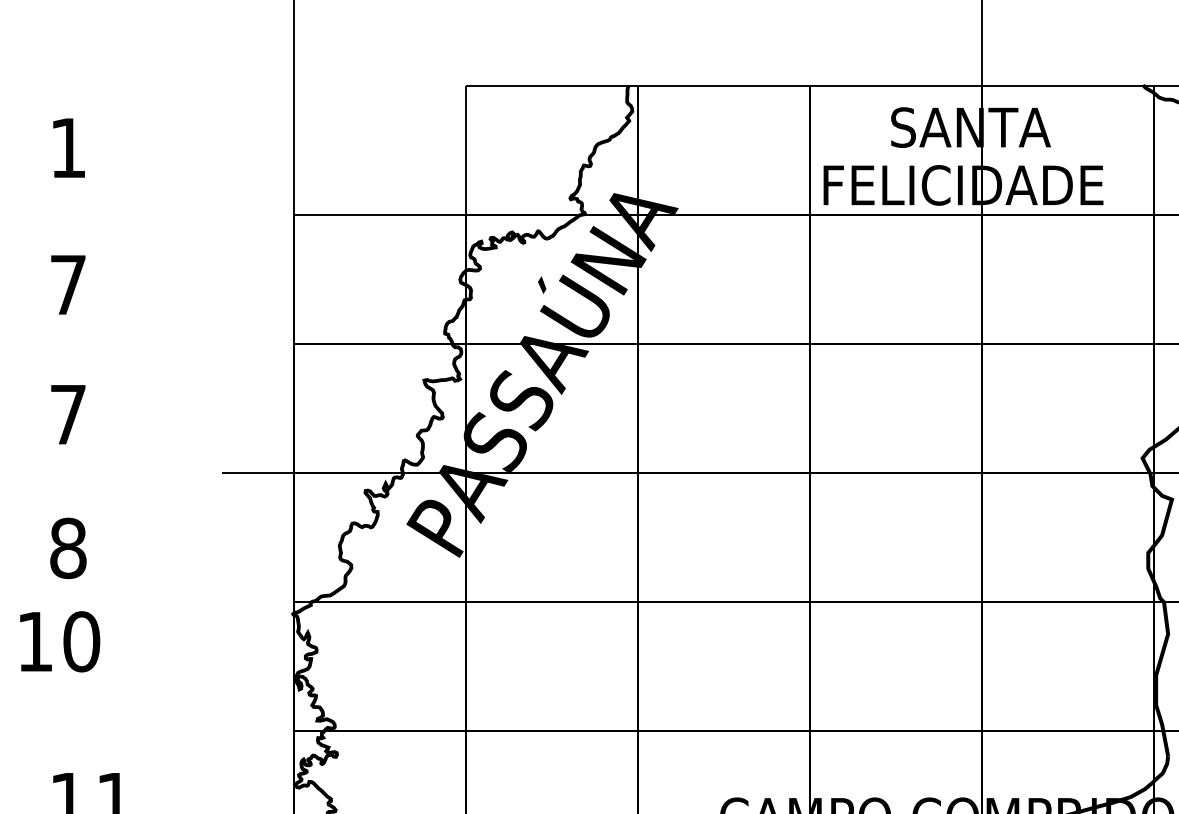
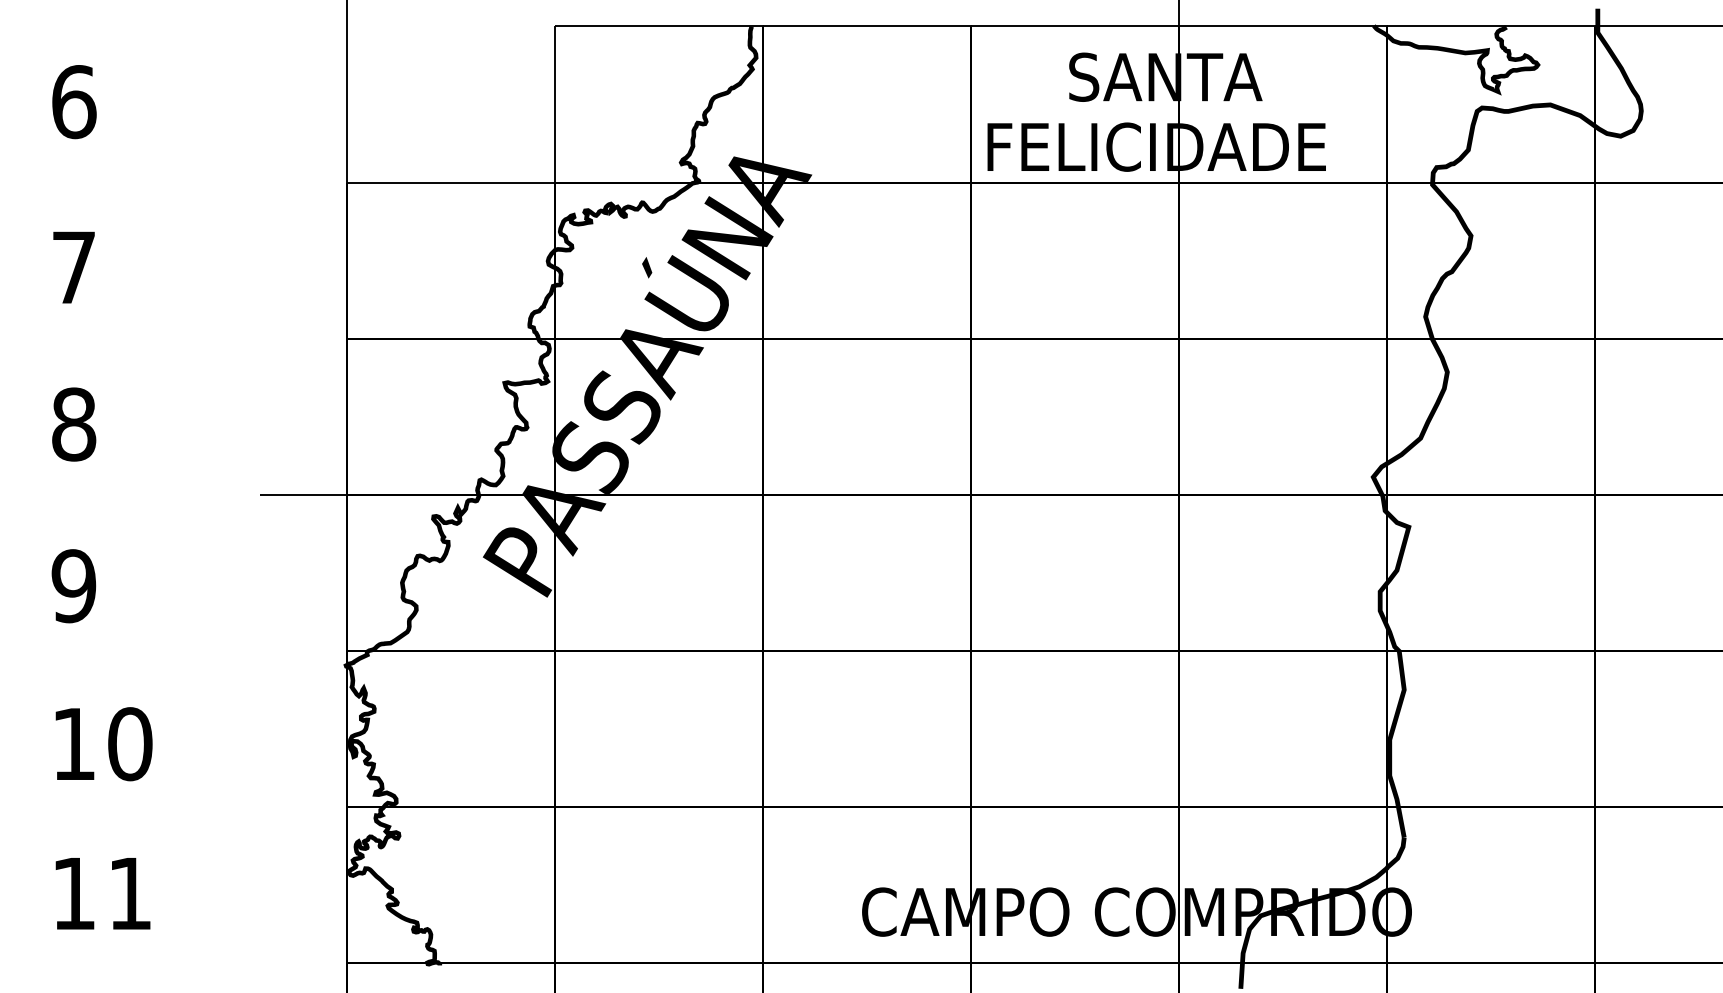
text: (68, 148) -> (74, 102), 1 -> 6
text: (68, 414) -> (74, 424), 7 -> 8
text: (67, 548) -> (73, 586), 8 -> 9
text: (59, 642) -> (103, 744), moved

